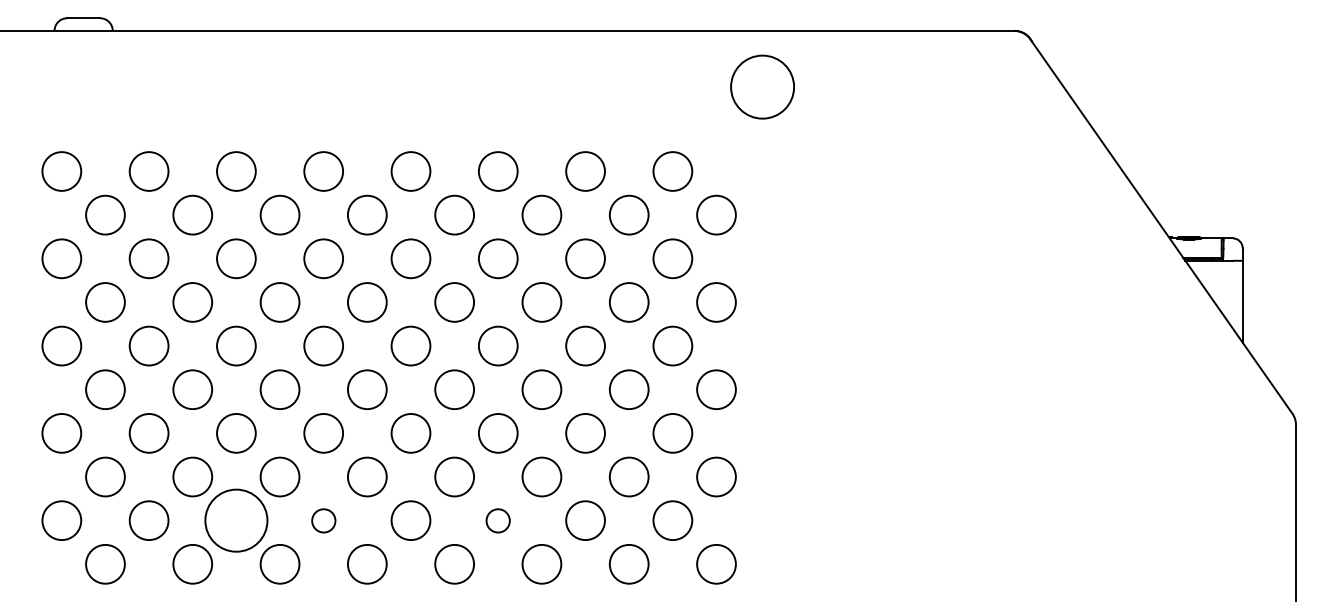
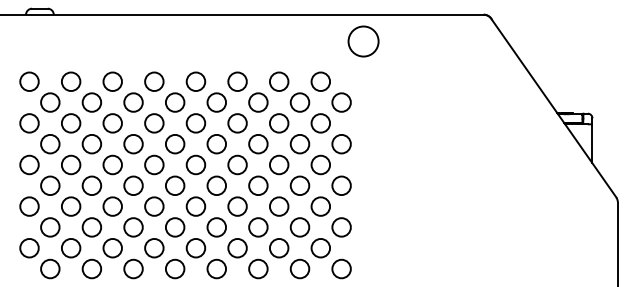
circle: (235, 519) -> (112, 247), size x0.62
circle: (323, 521) -> (154, 248), size x1.67
circle: (498, 521) -> (237, 248), size x1.67

